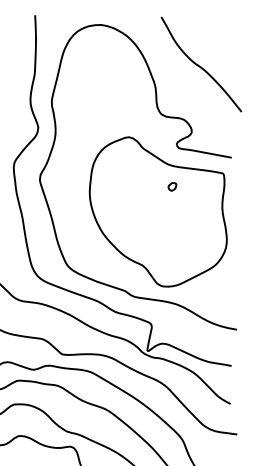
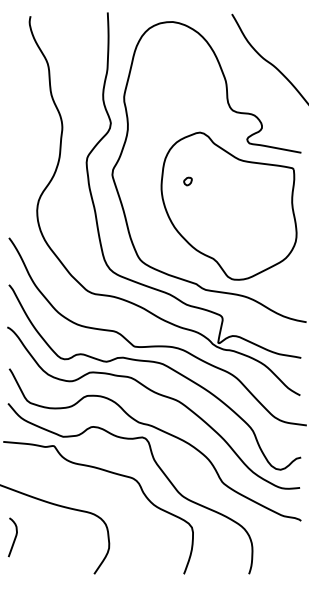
part: (171, 186) -> (187, 181), moved

